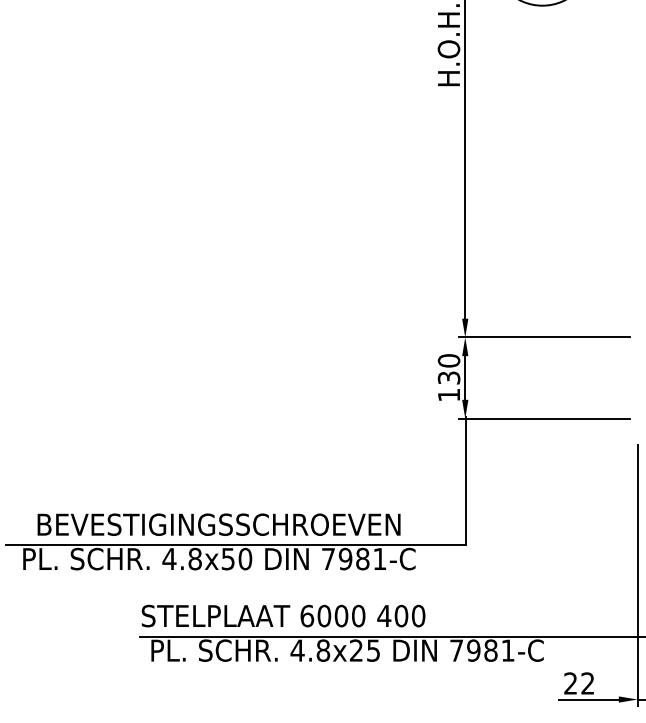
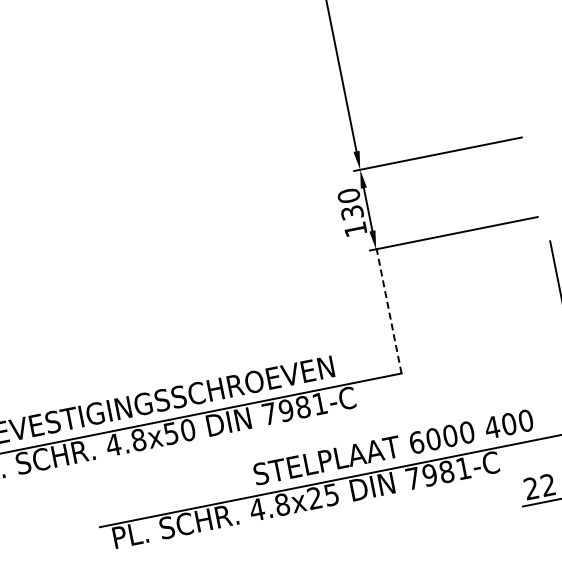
line: (465, 481) -> (388, 310), solid -> dashed
text: (283, 615) -> (393, 446), moved

